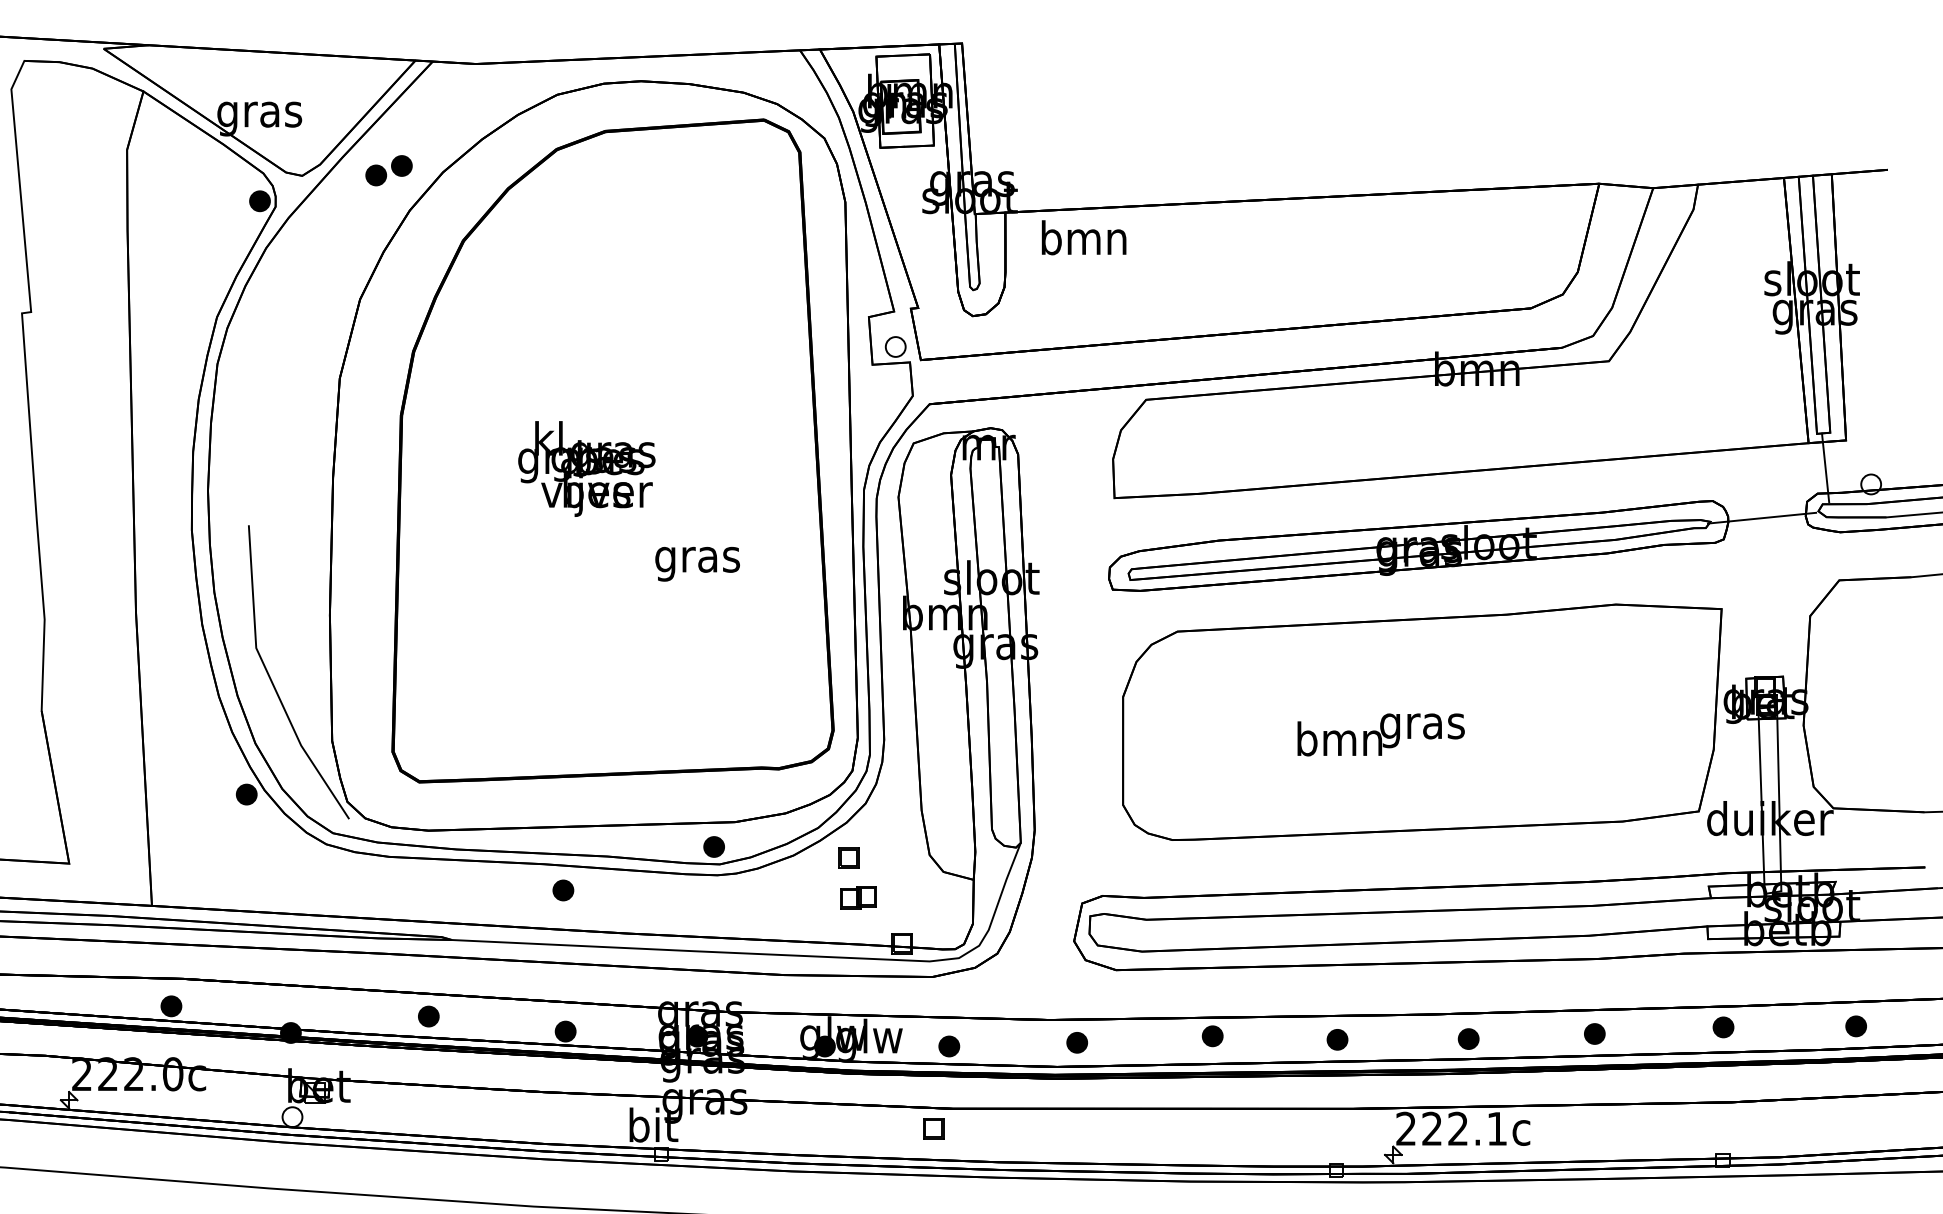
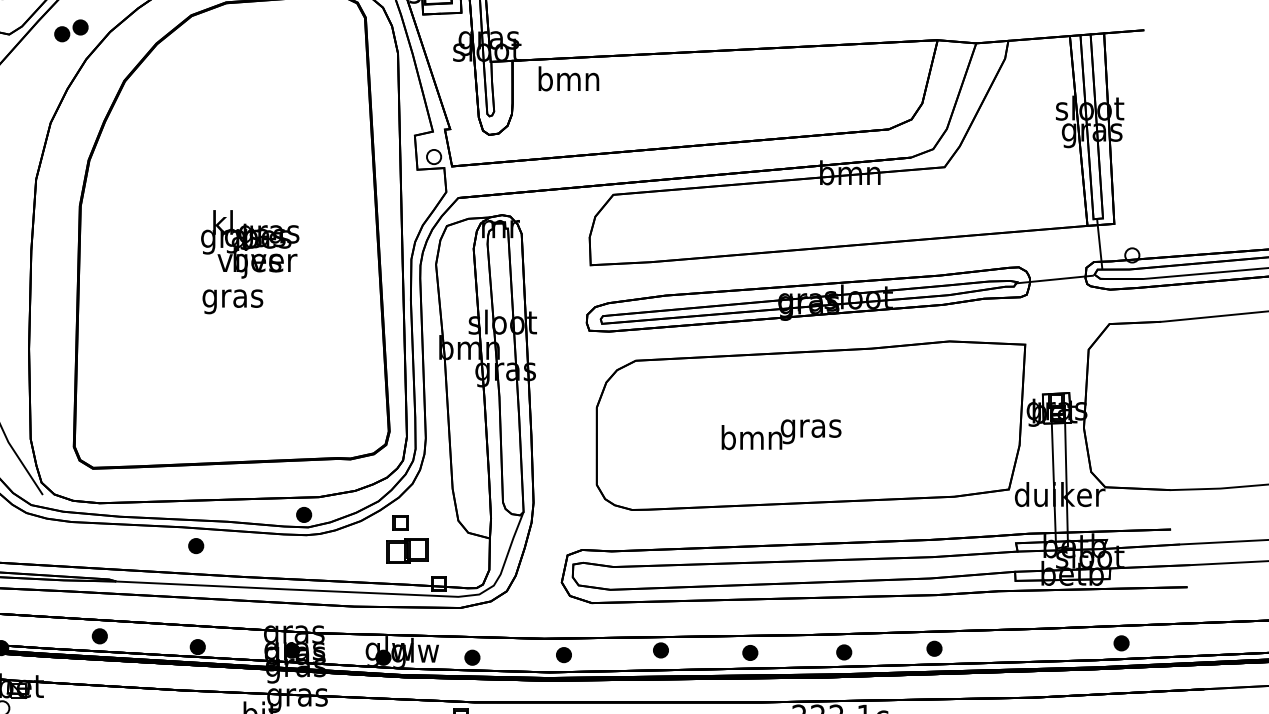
text: (586, 468) -> (249, 244), moved
text: (697, 564) -> (232, 301), moved
part: (858, 897) -> (407, 551), size x1.6
part: (1723, 1027) -> (1026, 644), removed

